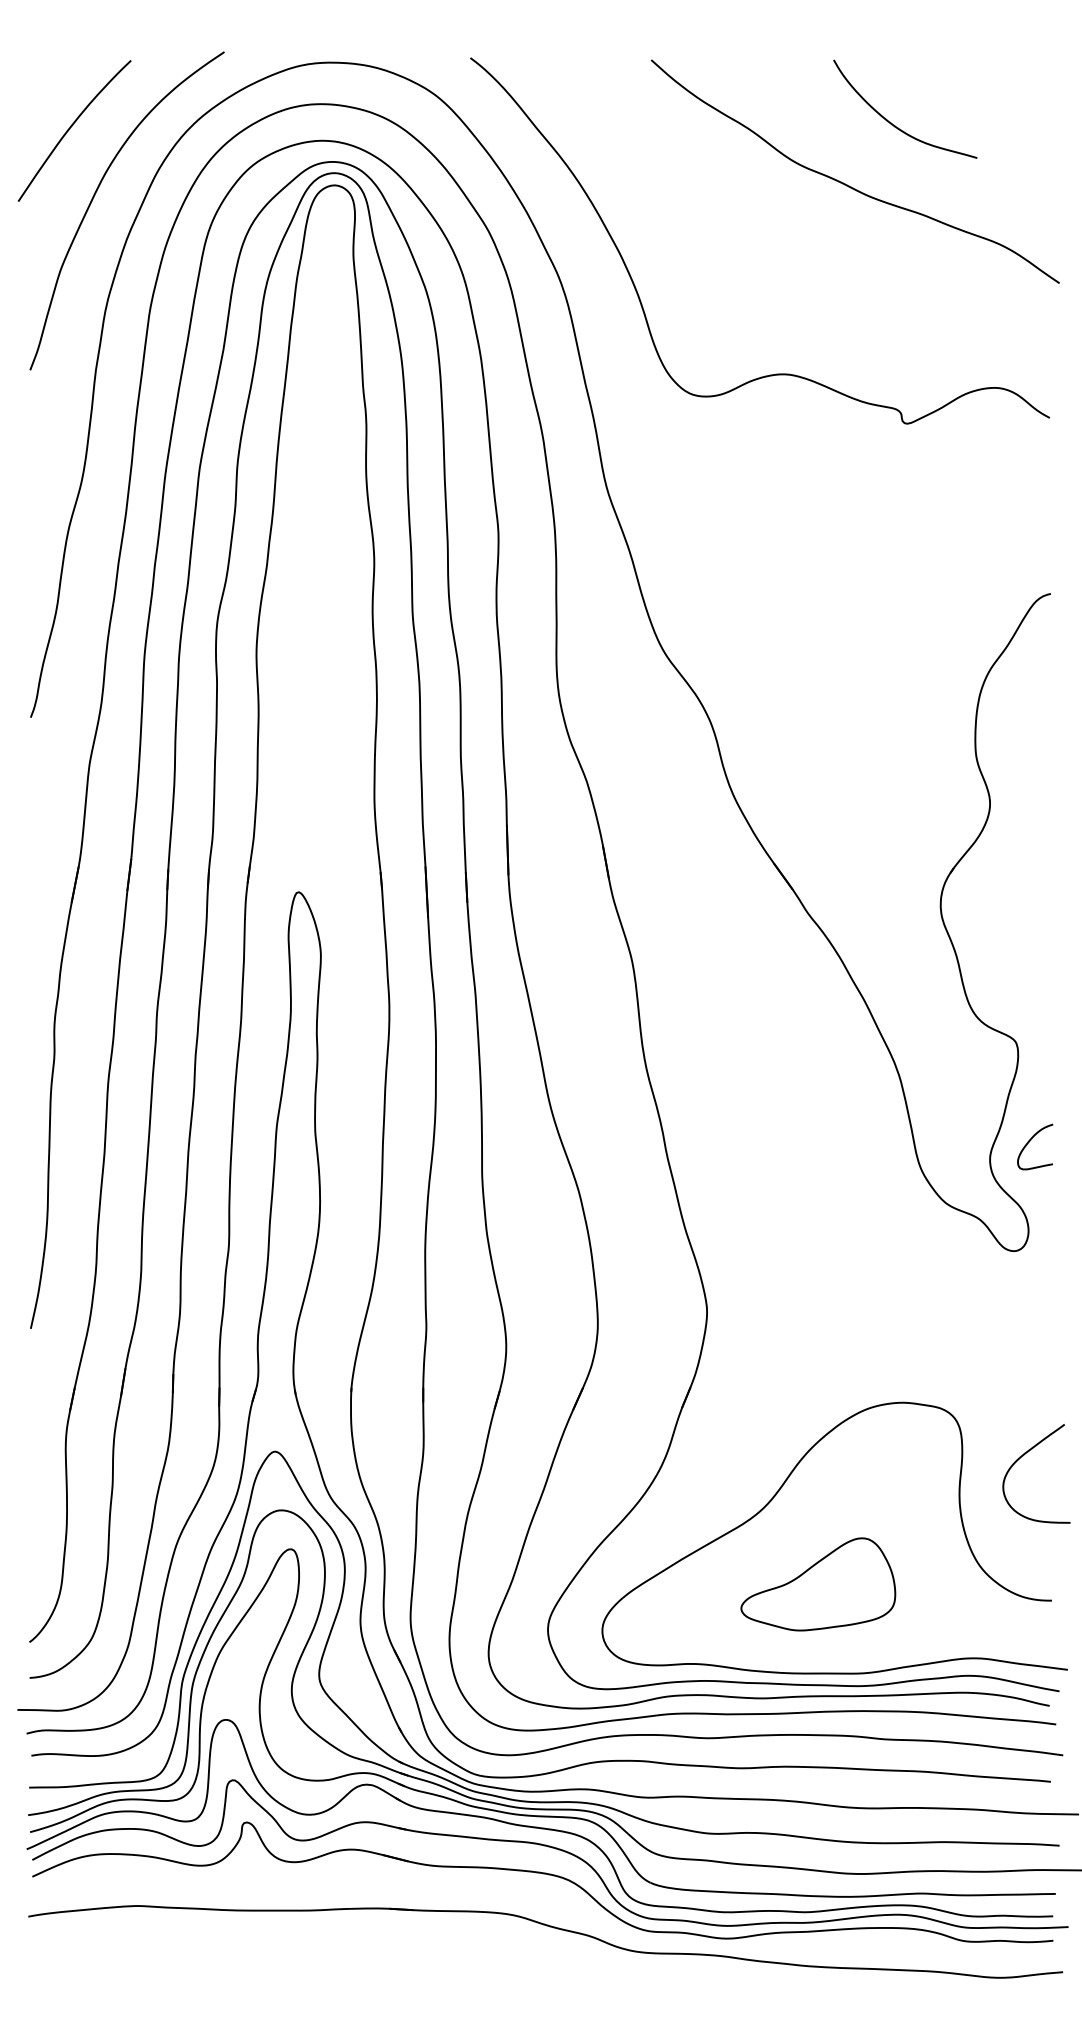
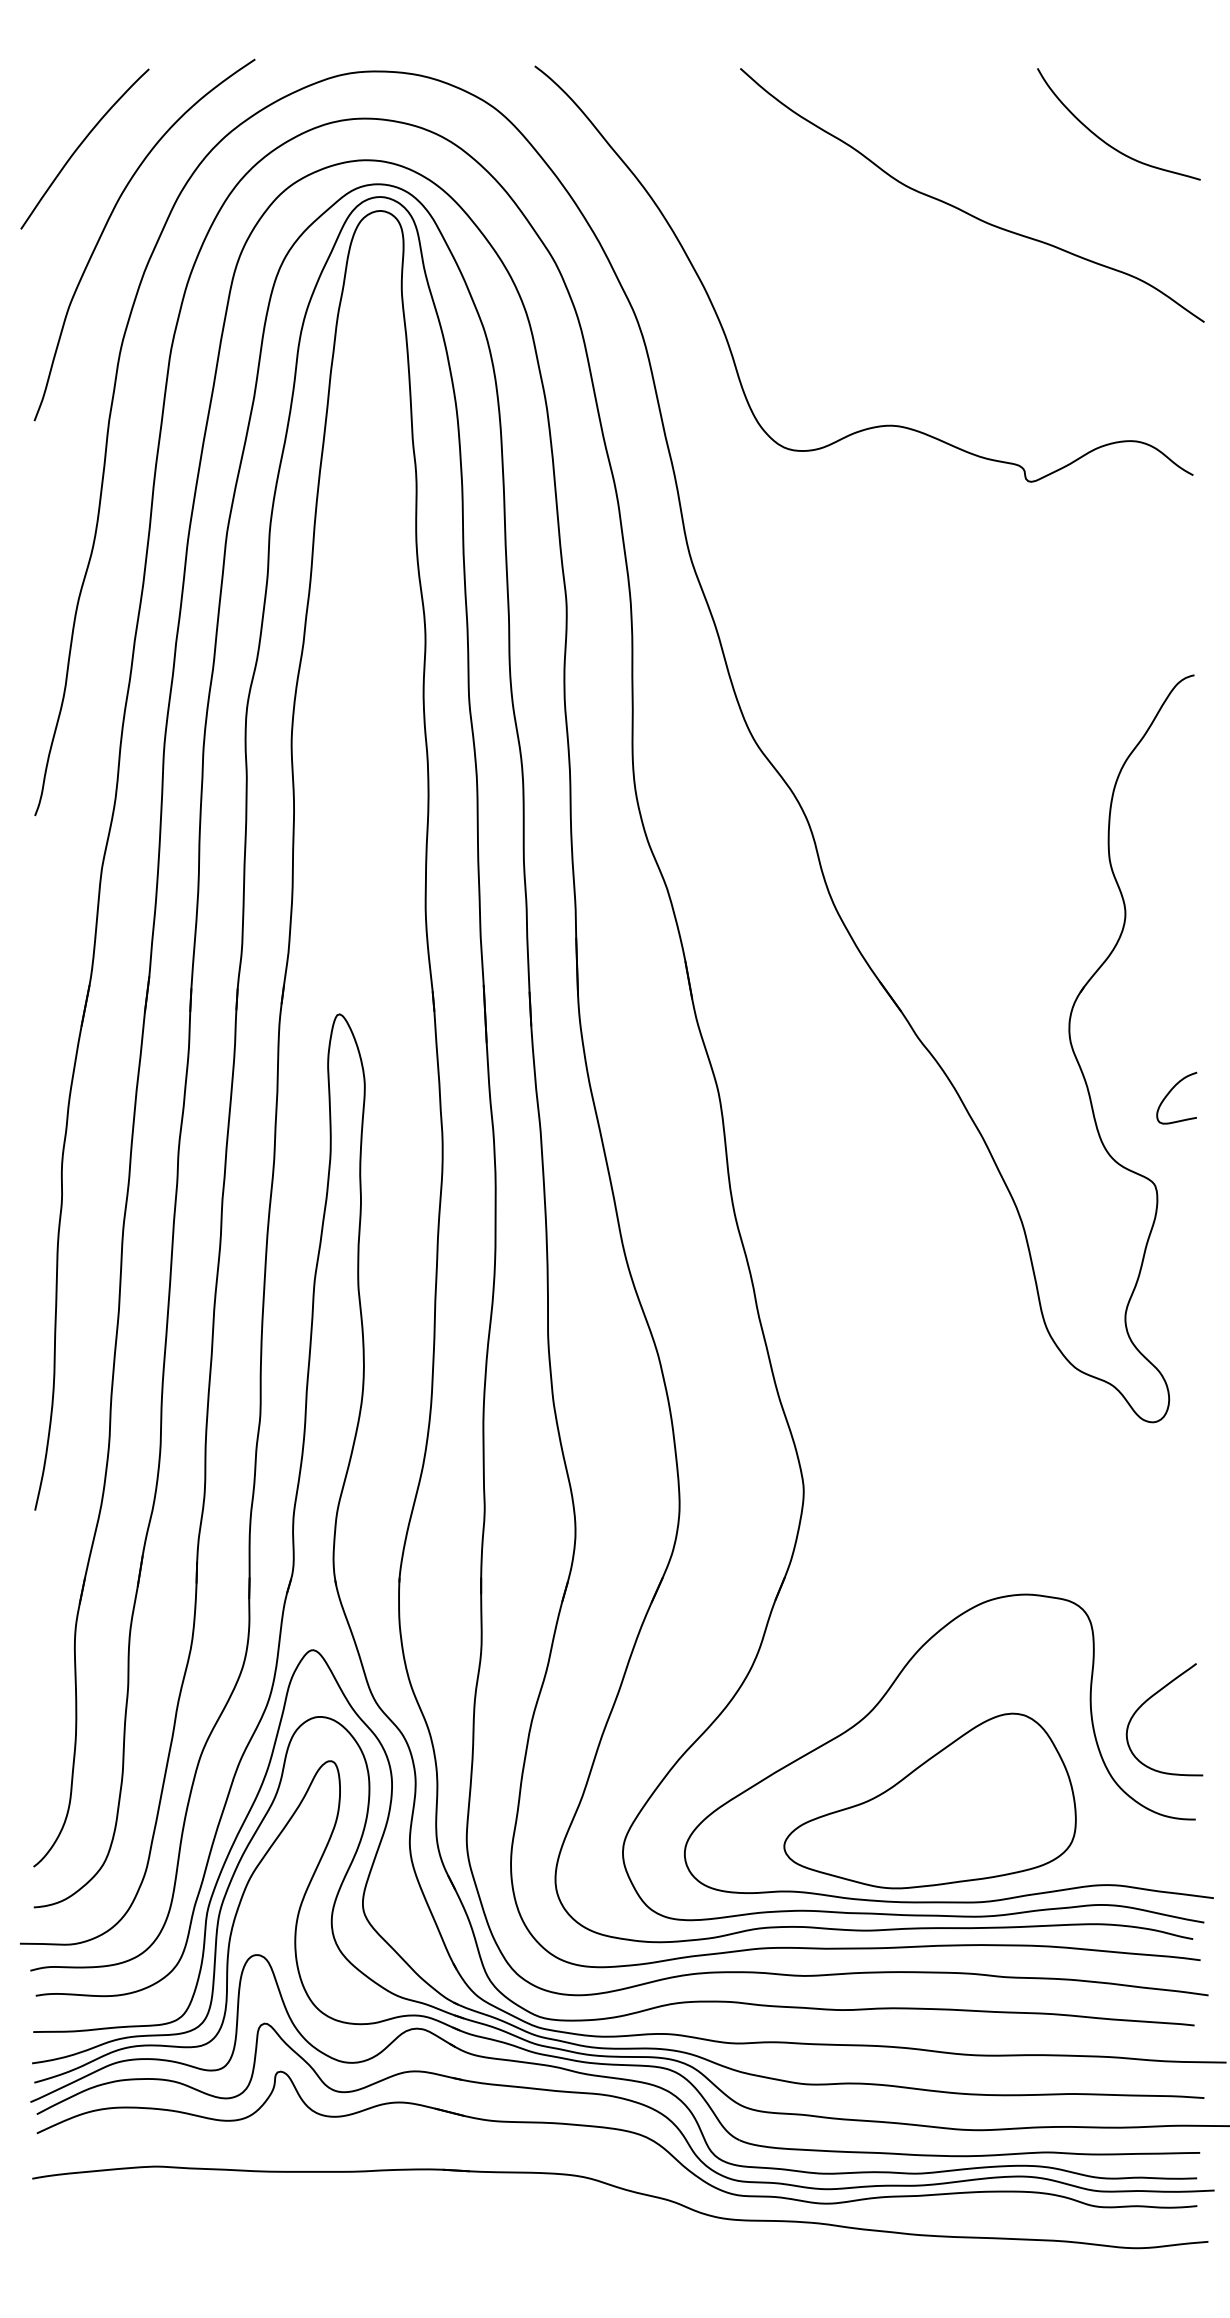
curve: (895, 125) -> (1107, 142), moved
curve: (1030, 1141) -> (1171, 1091), moved
curve: (1023, 1456) -> (1149, 1700), moved
part: (818, 1584) -> (930, 1801), size x1.67

